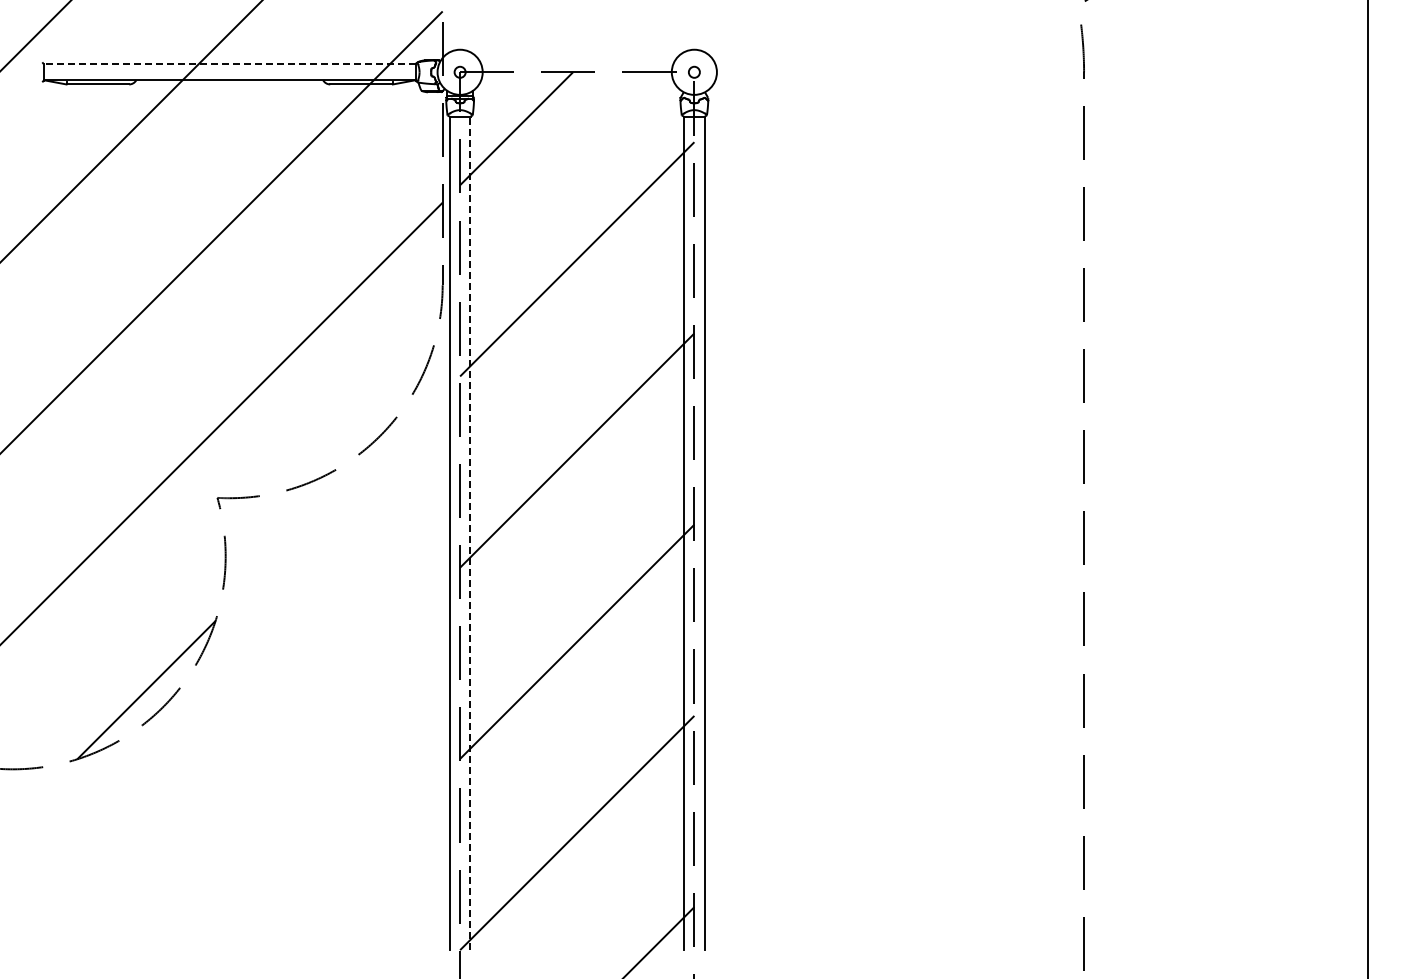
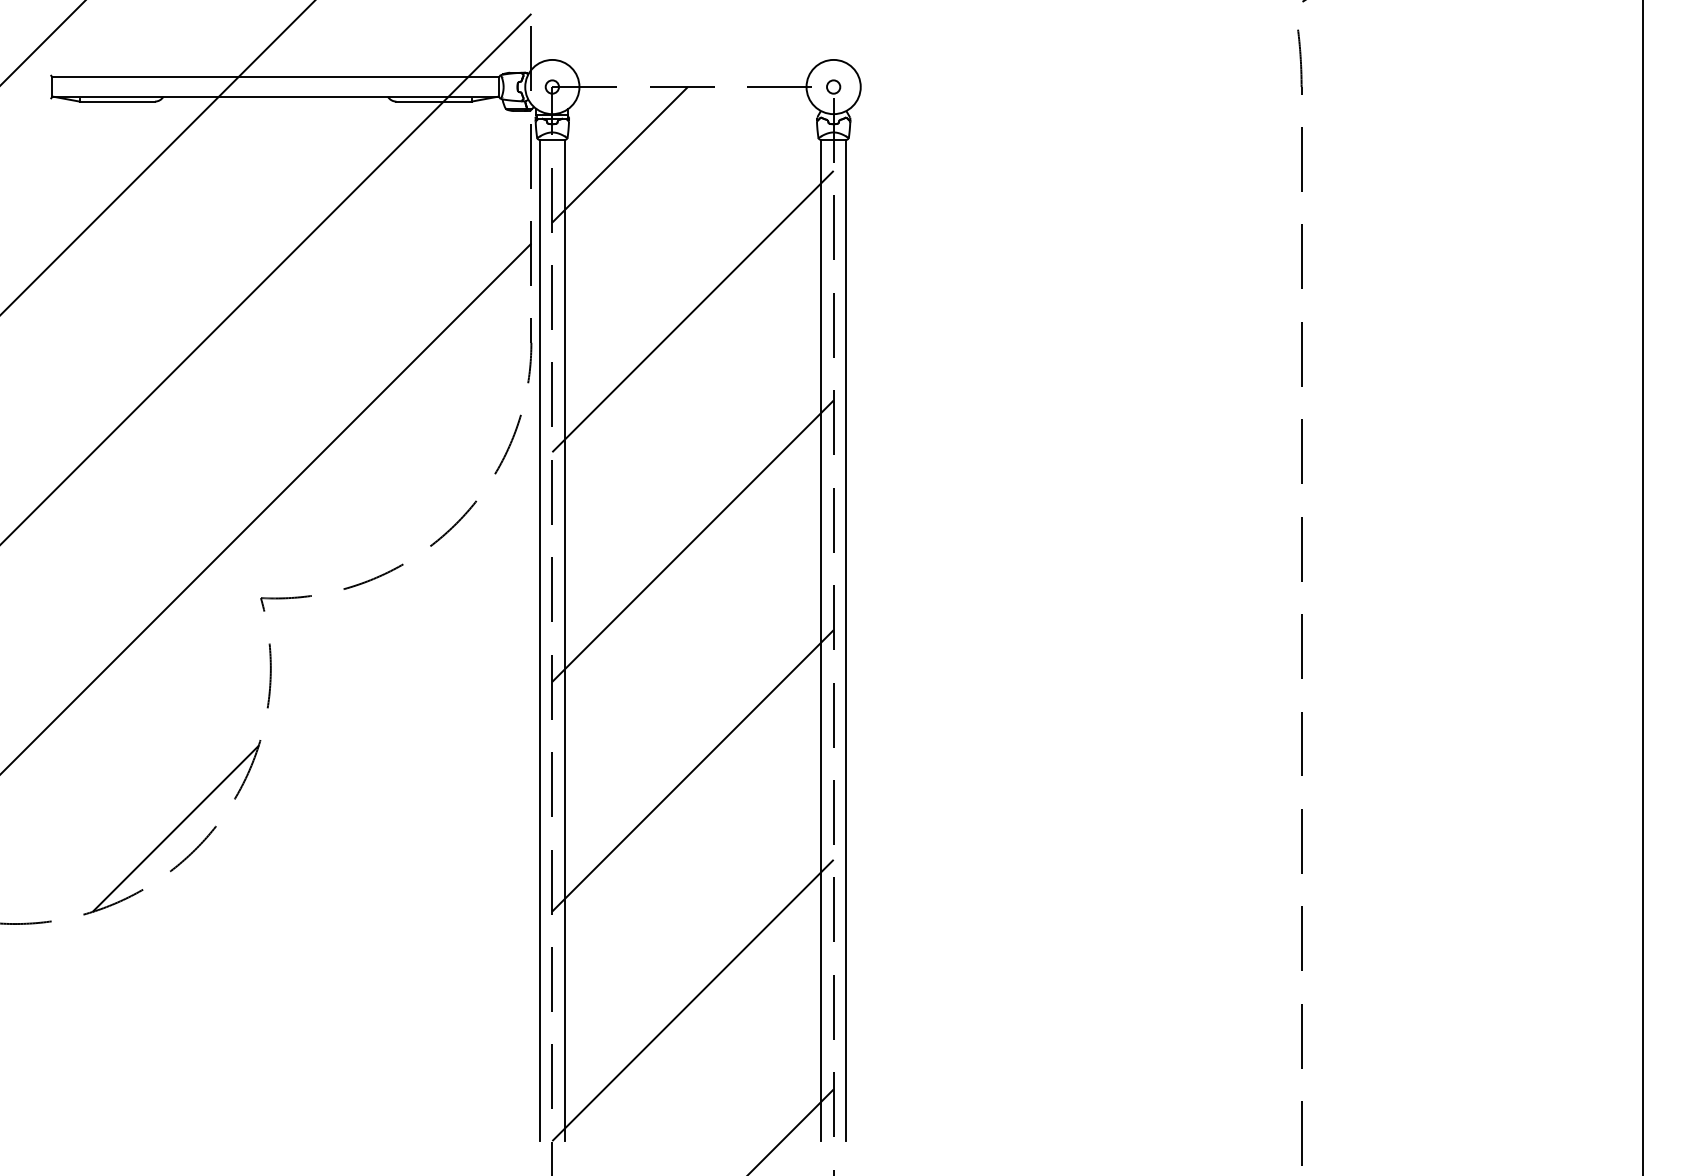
line: (229, 64) -> (275, 77), dashed -> solid
line: (470, 533) -> (564, 640), dashed -> solid

